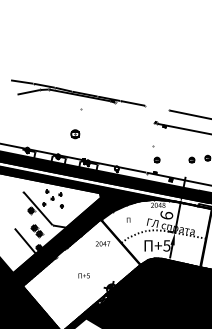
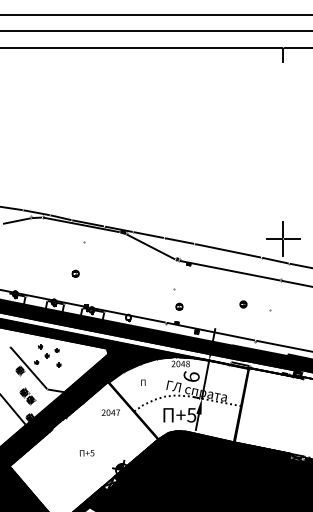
line: (157, 107) -> (179, 240), added
line: (134, 112) -> (150, 246), added
part: (74, 133) -> (75, 273), size x0.62
part: (192, 159) -> (223, 306), removed

